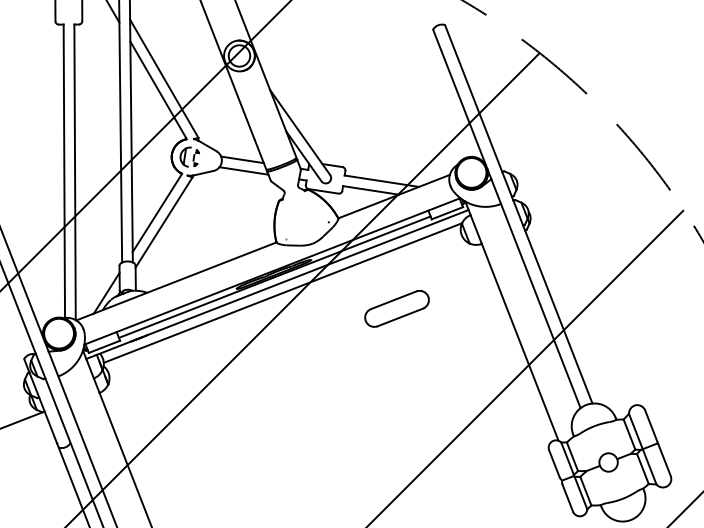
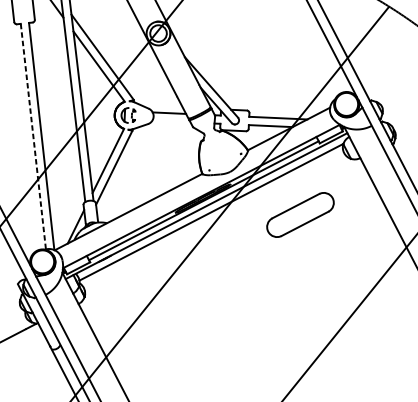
line: (243, 170) -> (171, 121), removed
line: (64, 171) -> (33, 136), solid -> dashed
part: (396, 308) -> (300, 214), size x1.4

